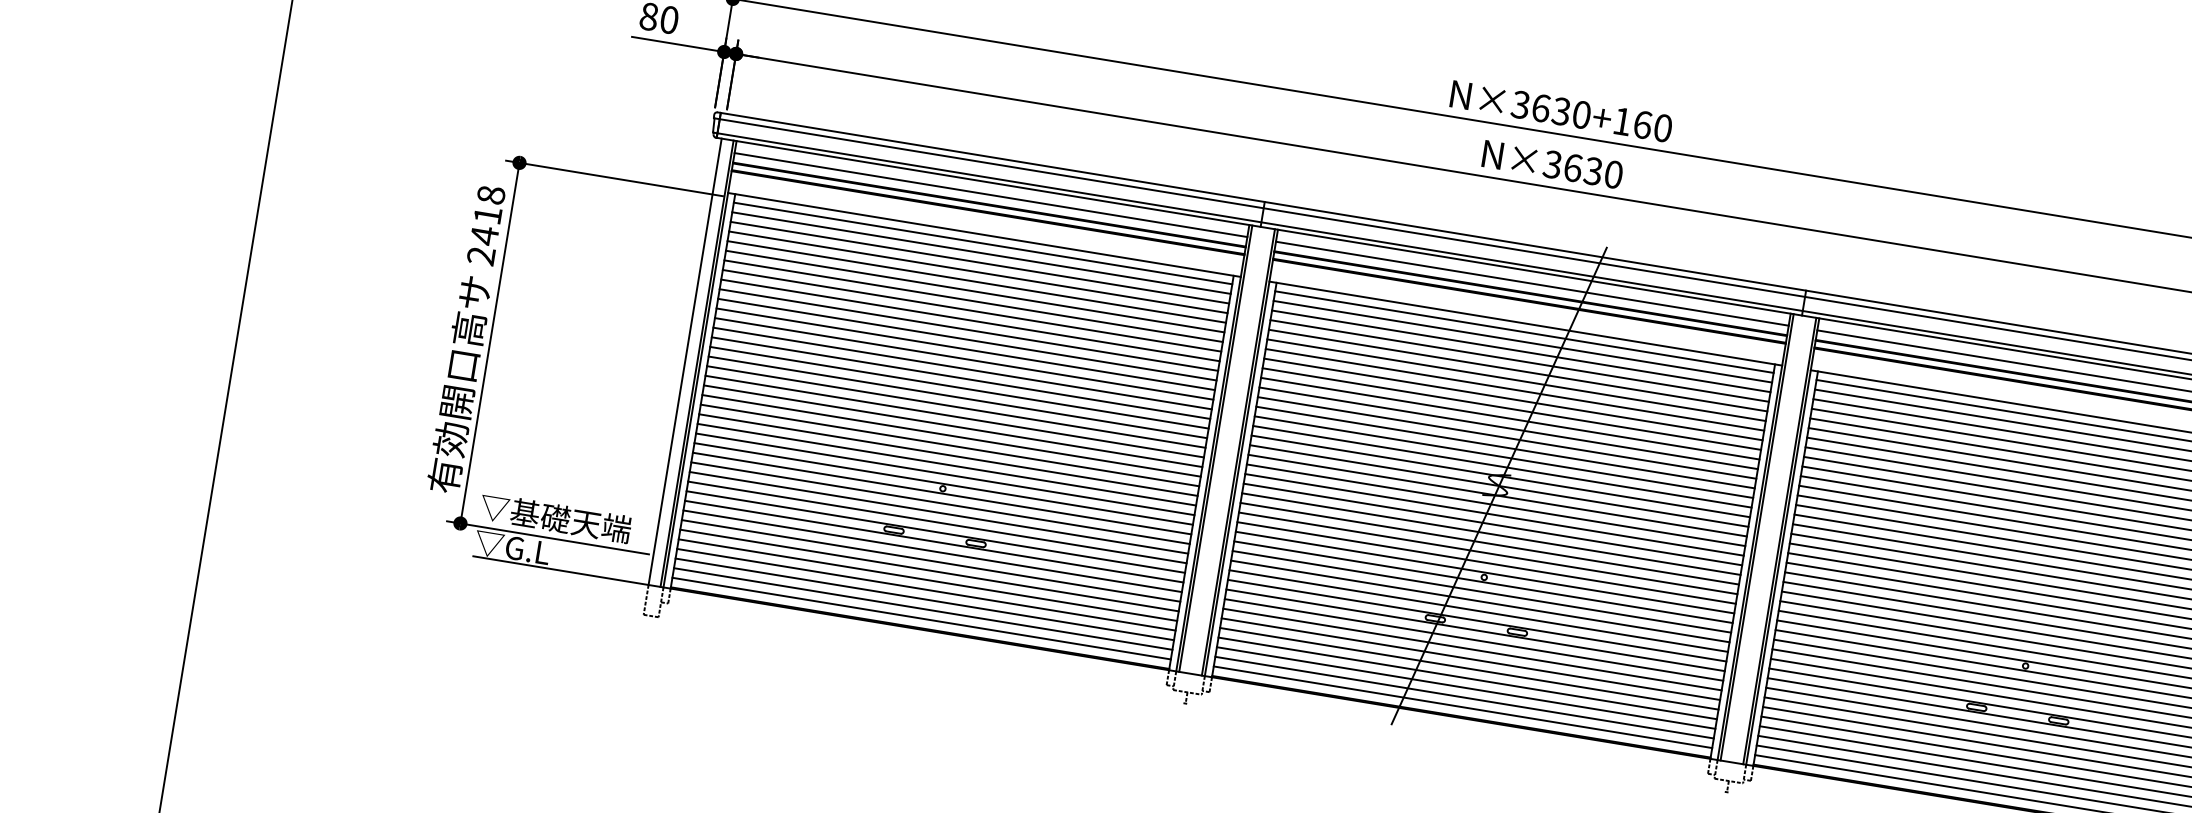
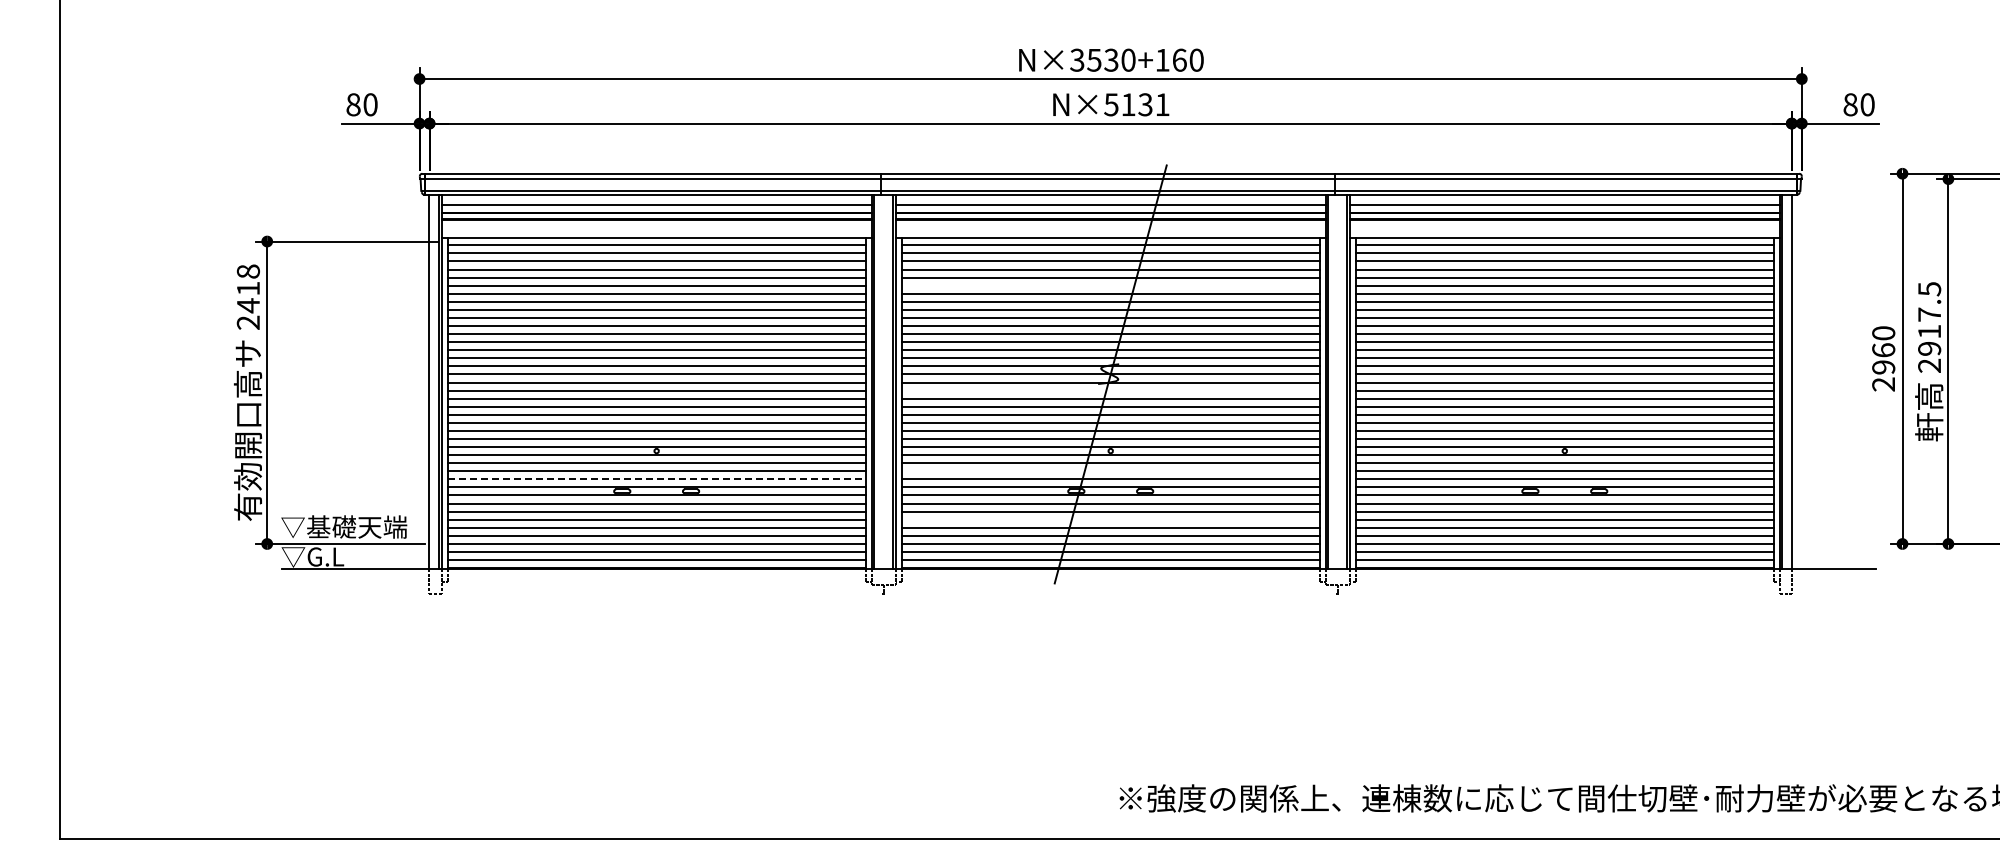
text: (1541, 107) -> (1094, 59), N×3630+160 -> N×3530+160
text: (1583, 169) -> (1137, 104), N×3630 -> N×5131
line: (1516, 379) -> (1110, 285), removed
line: (1495, 505) -> (1110, 390), removed
line: (938, 522) -> (657, 479), solid -> dashed
line: (1480, 601) -> (1110, 471), removed
line: (1470, 658) -> (1110, 519), removed

